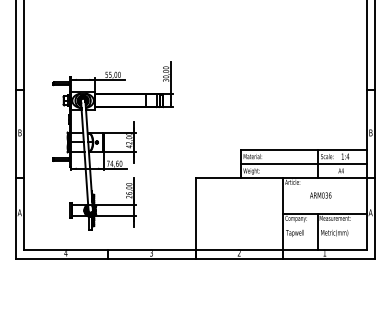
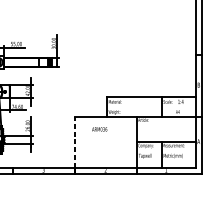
line: (303, 163) -> (151, 106), removed
text: (320, 195) -> (99, 129), moved
line: (195, 213) -> (74, 142), solid -> dashed

